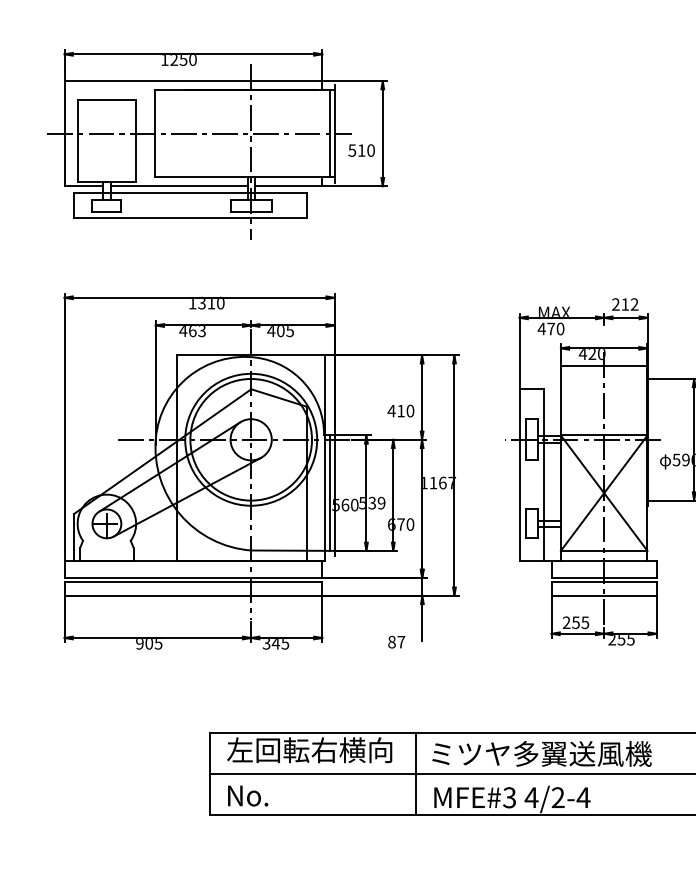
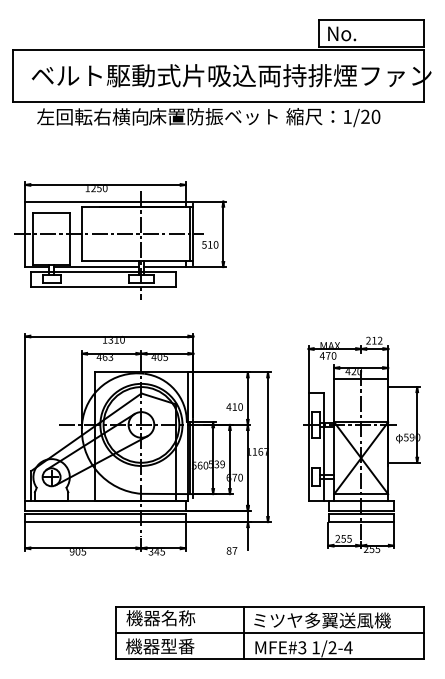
text: (309, 750) -> (177, 618), 左回転右横向 -> 機器名称
text: (281, 795) -> (160, 646), No. -> 機器型番
text: (530, 797) -> (315, 647), 4/2-4 -> 1/2-4

